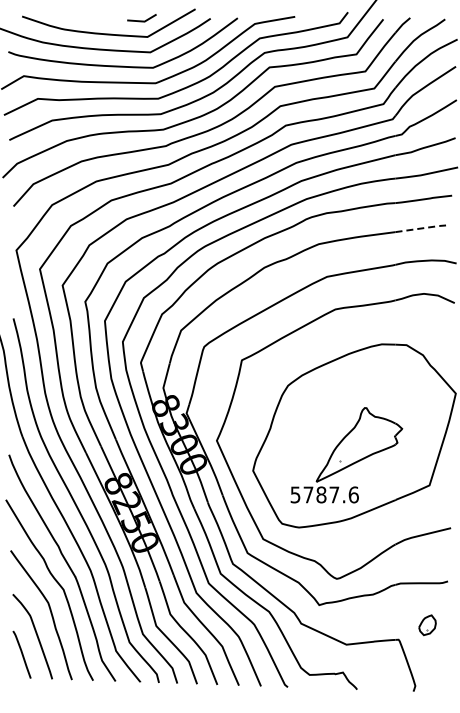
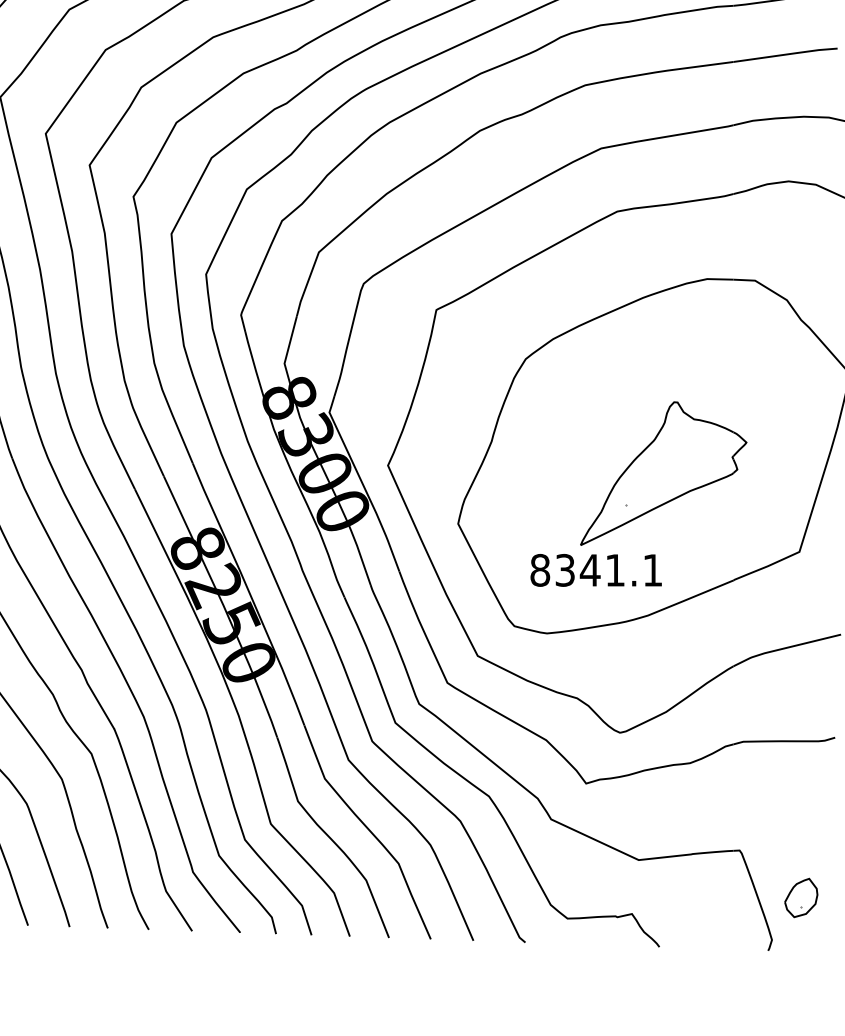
line: (423, 228) -> (787, 54), dashed -> solid
text: (324, 494) -> (596, 569), 5787.6 -> 8341.1
part: (427, 625) -> (801, 898), moved

